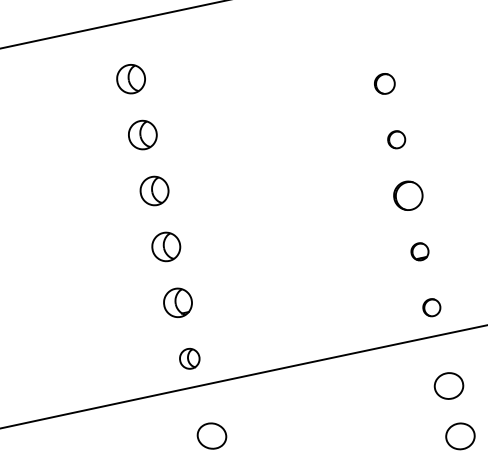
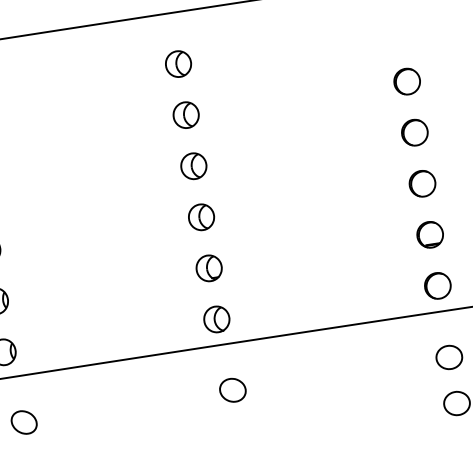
part: (384, 83) -> (406, 81), size x1.43
part: (396, 139) -> (414, 132), size x1.67
part: (419, 251) -> (429, 234), size x1.67
part: (431, 307) -> (437, 285), size x1.67
part: (189, 358) -> (216, 319), size x1.43

